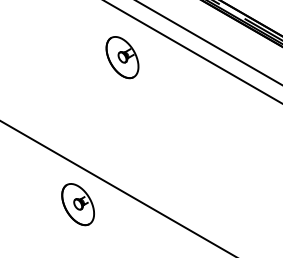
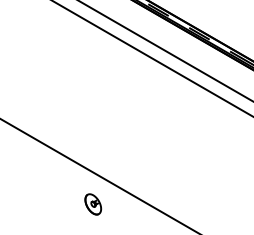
part: (122, 57) -> (129, 83), removed
part: (78, 204) -> (93, 204), size x0.6

